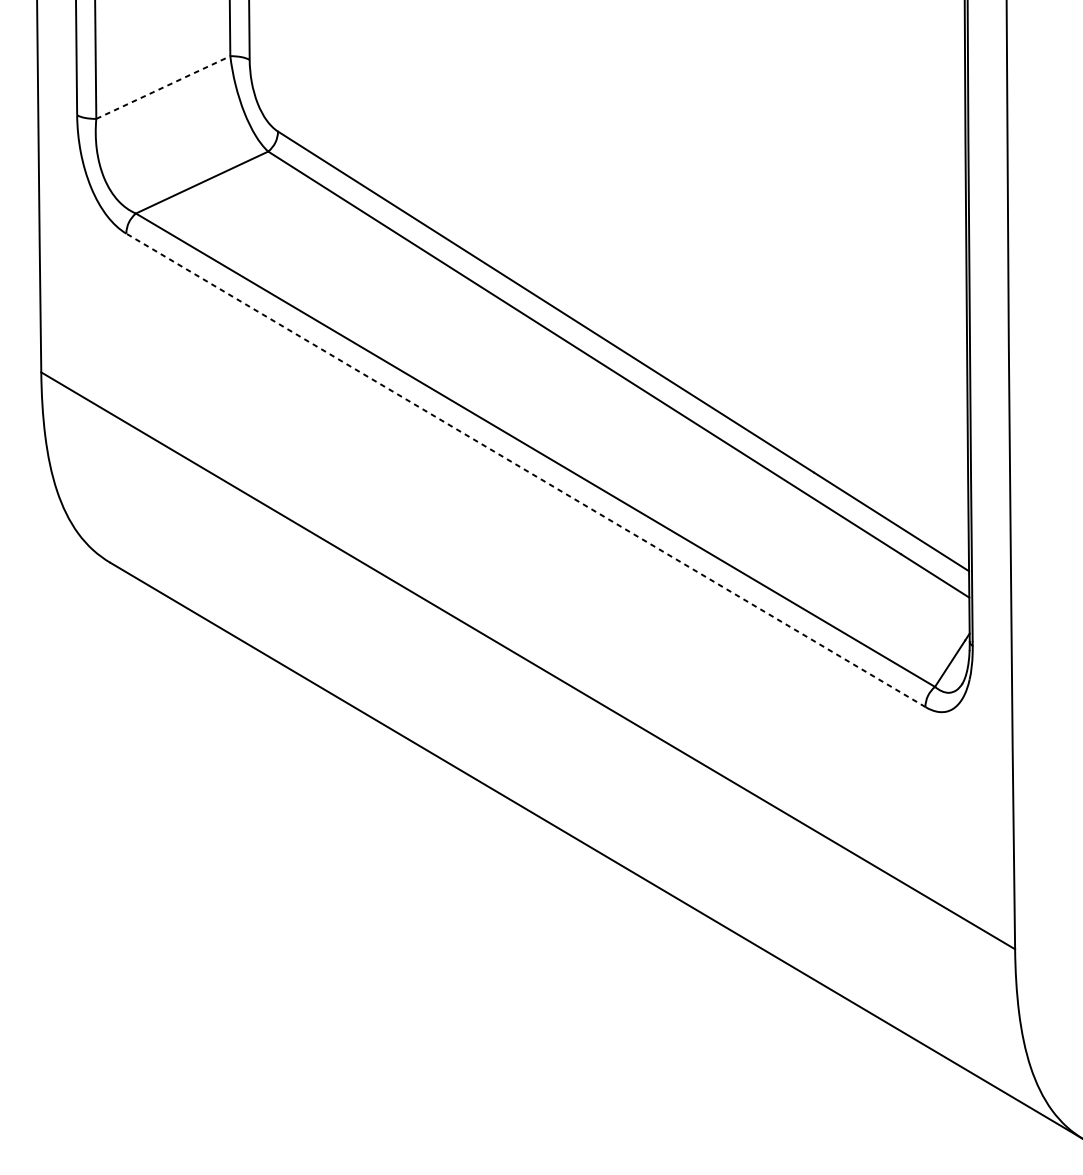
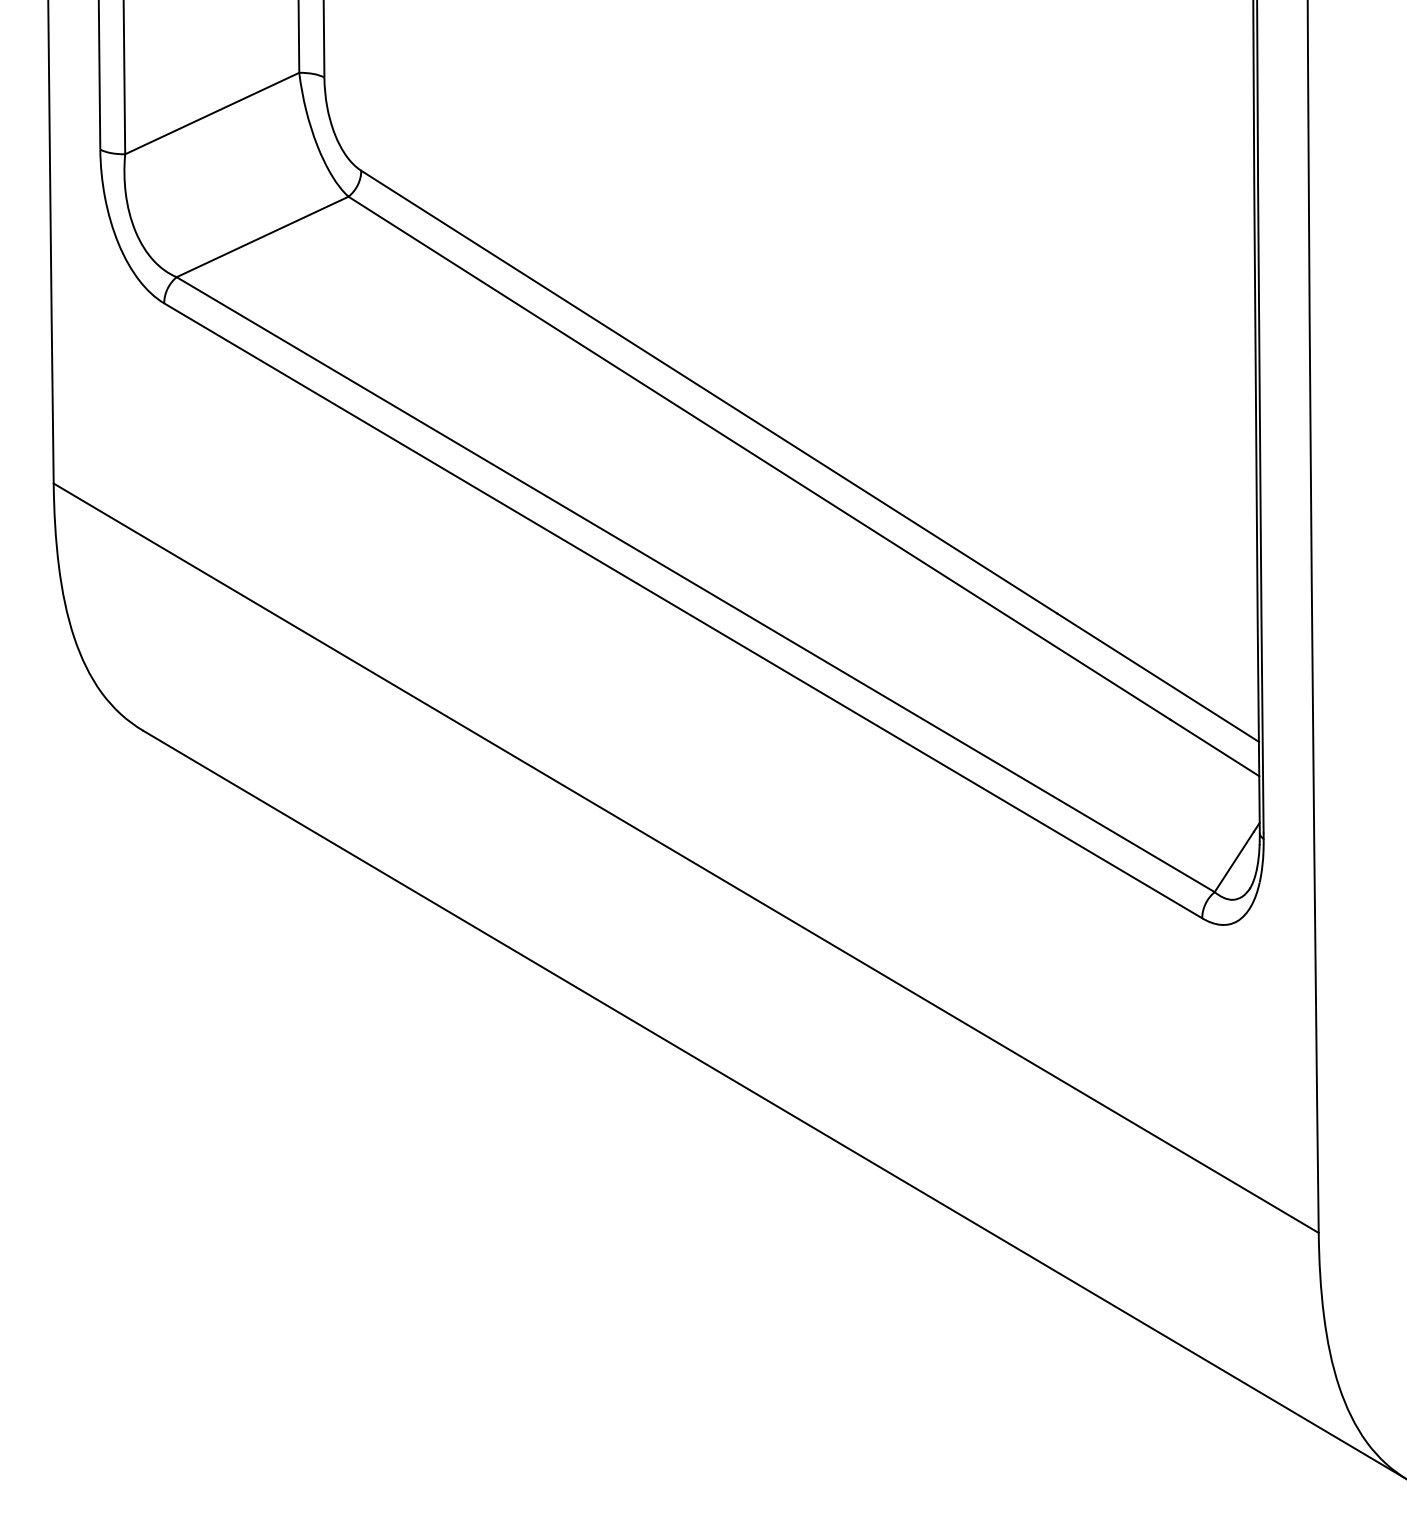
line: (163, 87) -> (212, 113), dashed -> solid
line: (525, 470) -> (682, 610), dashed -> solid

